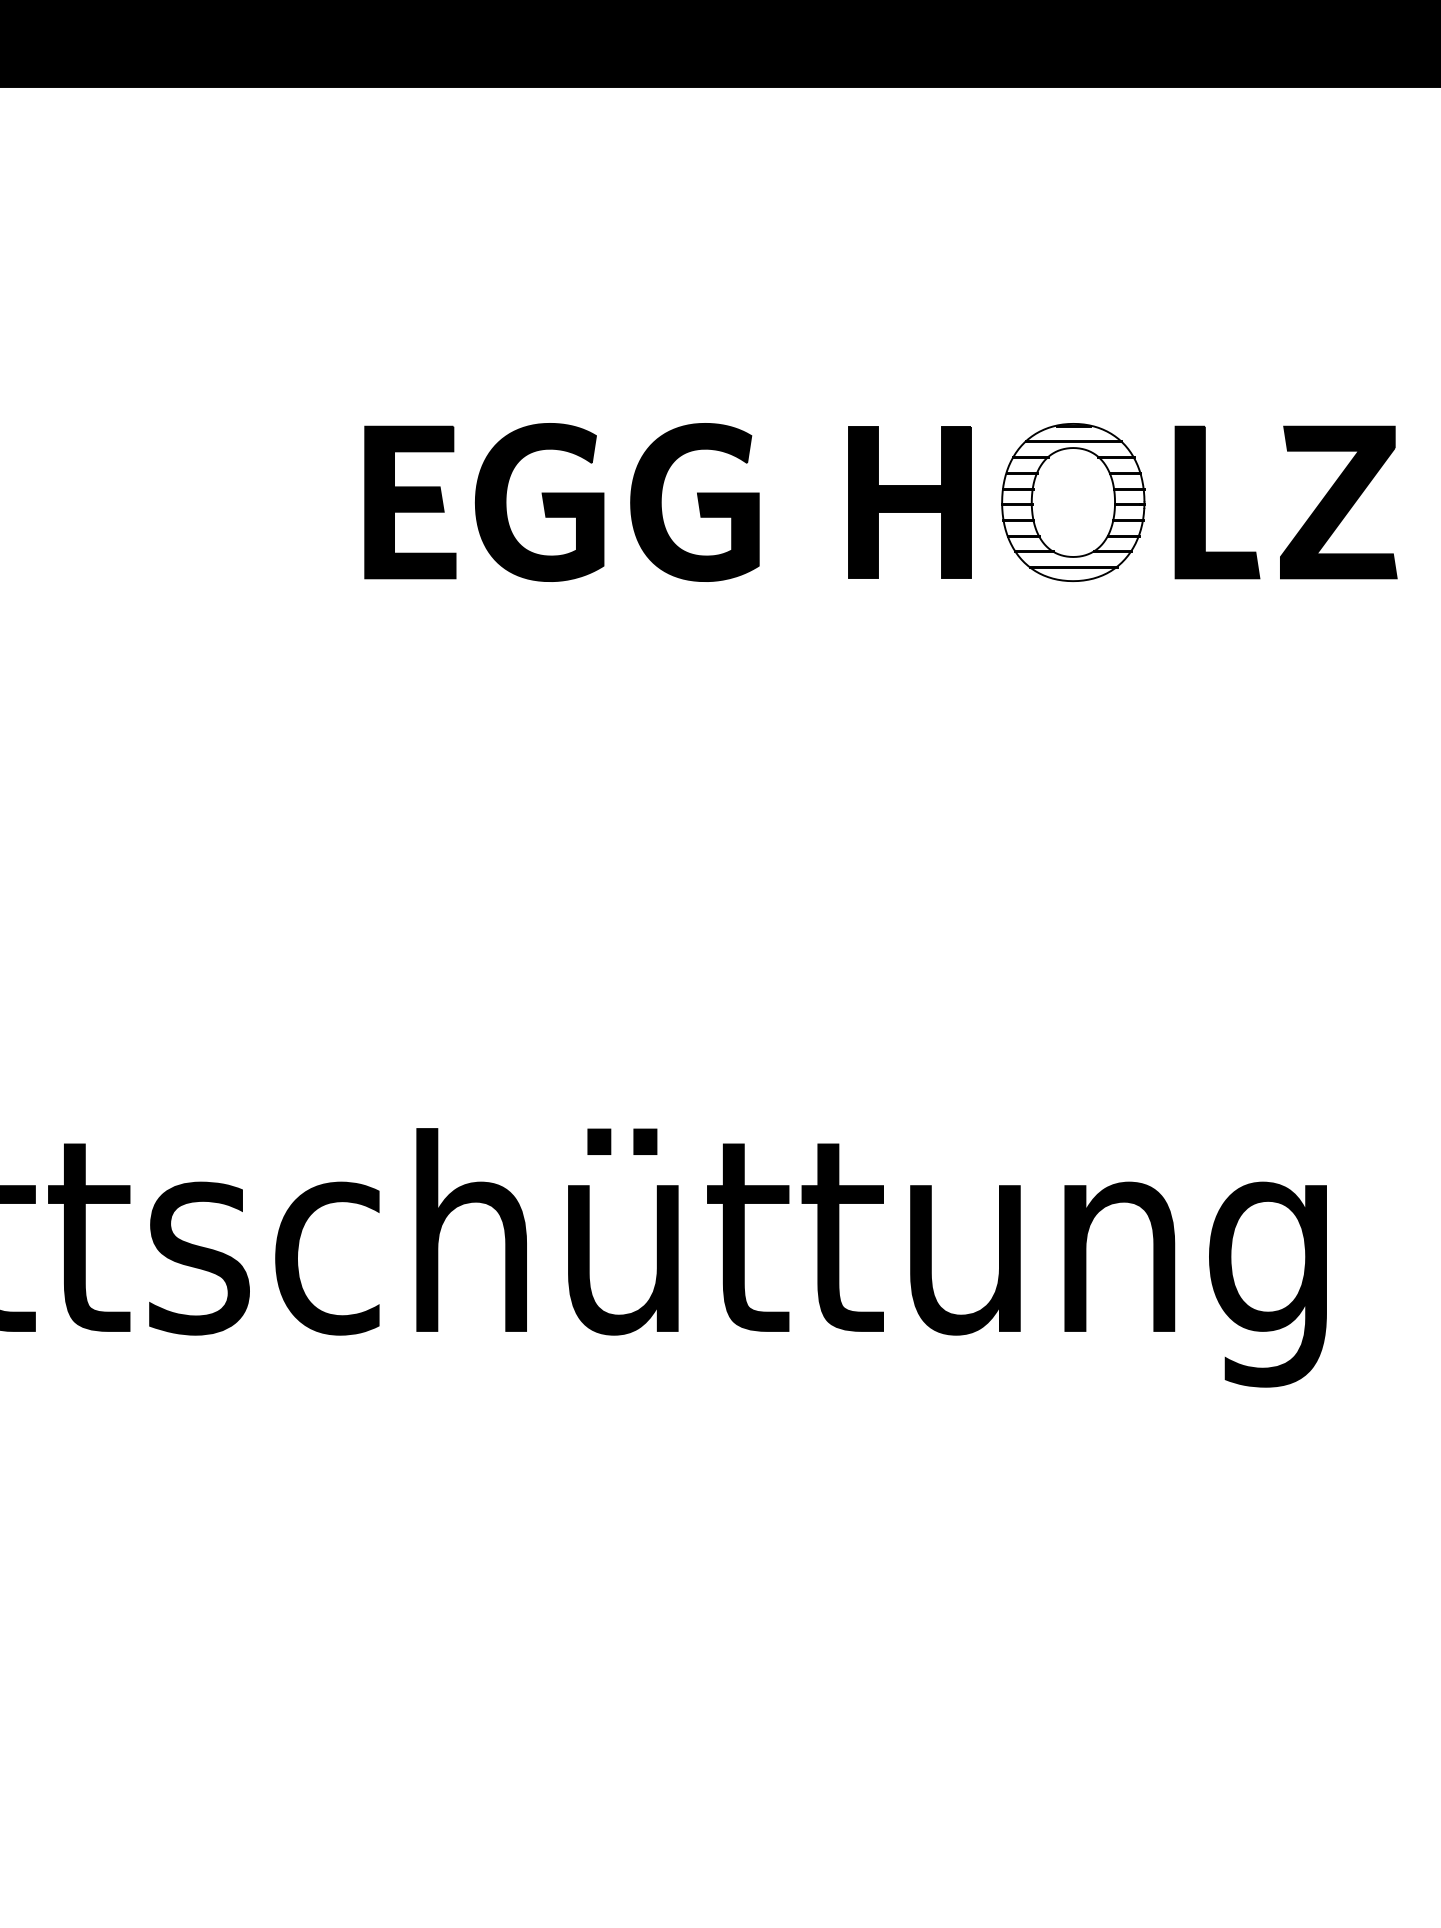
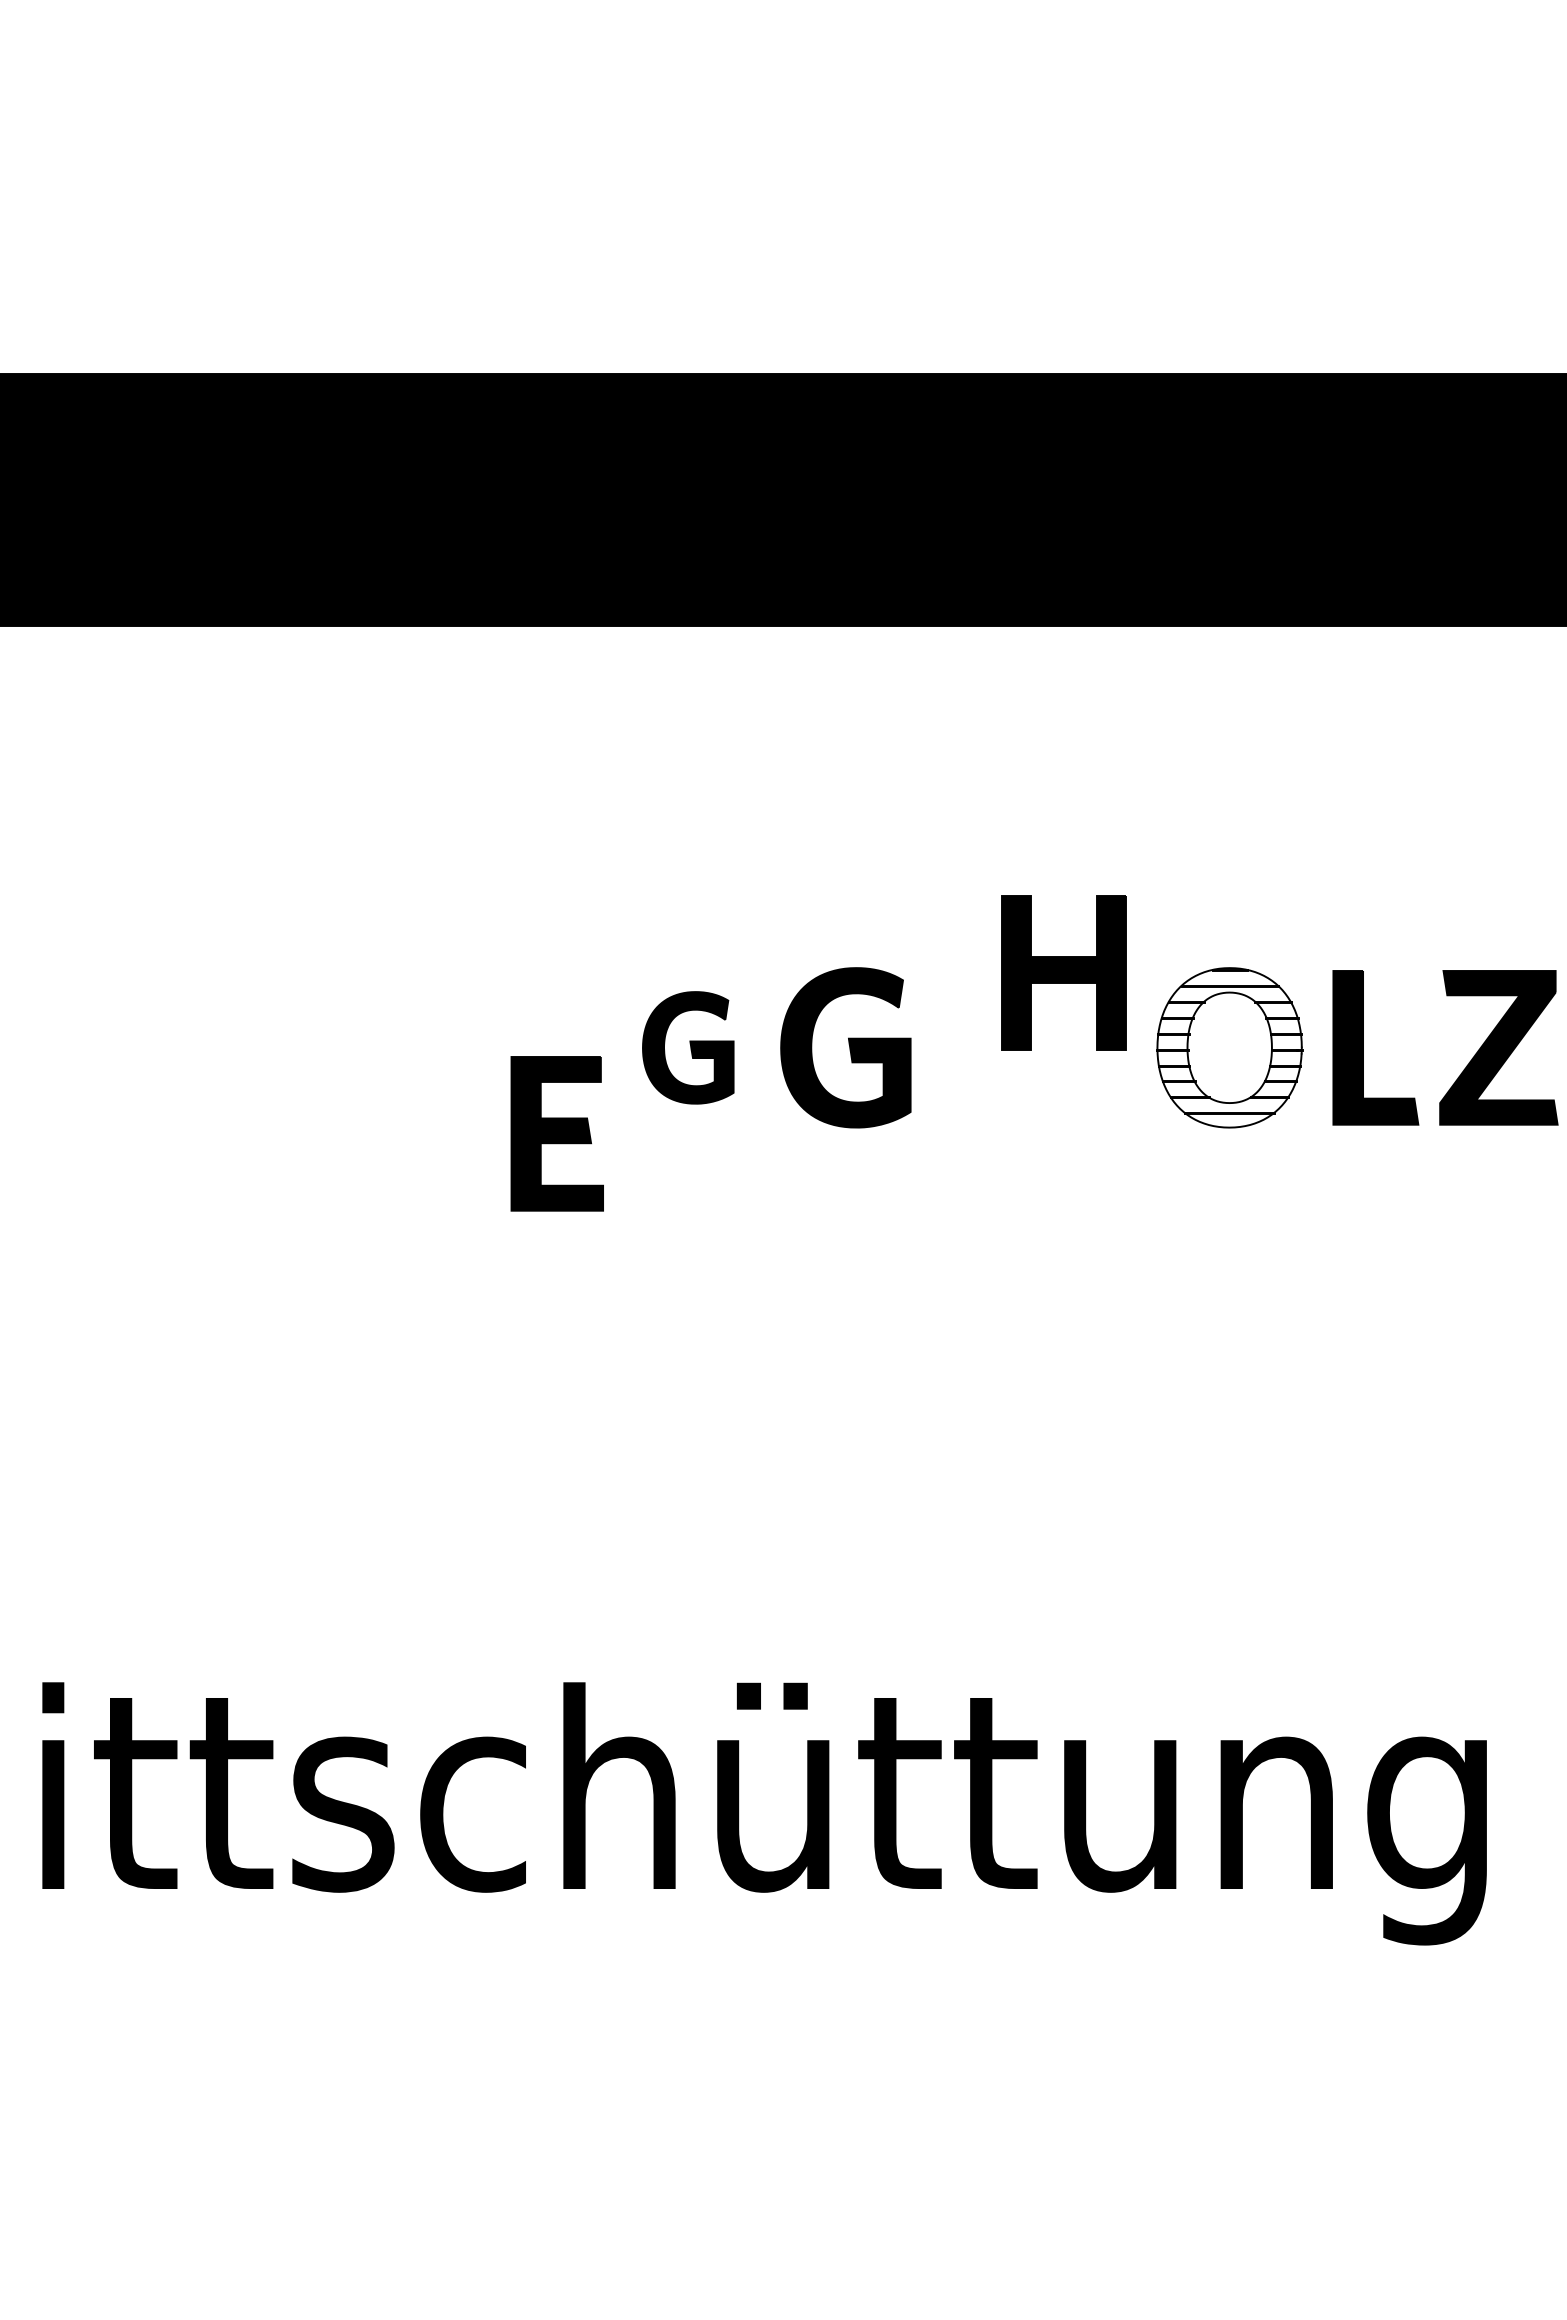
part: (409, 502) -> (556, 1133), moved
part: (538, 502) -> (687, 1047), size x0.7
part: (909, 502) -> (1063, 972), moved

